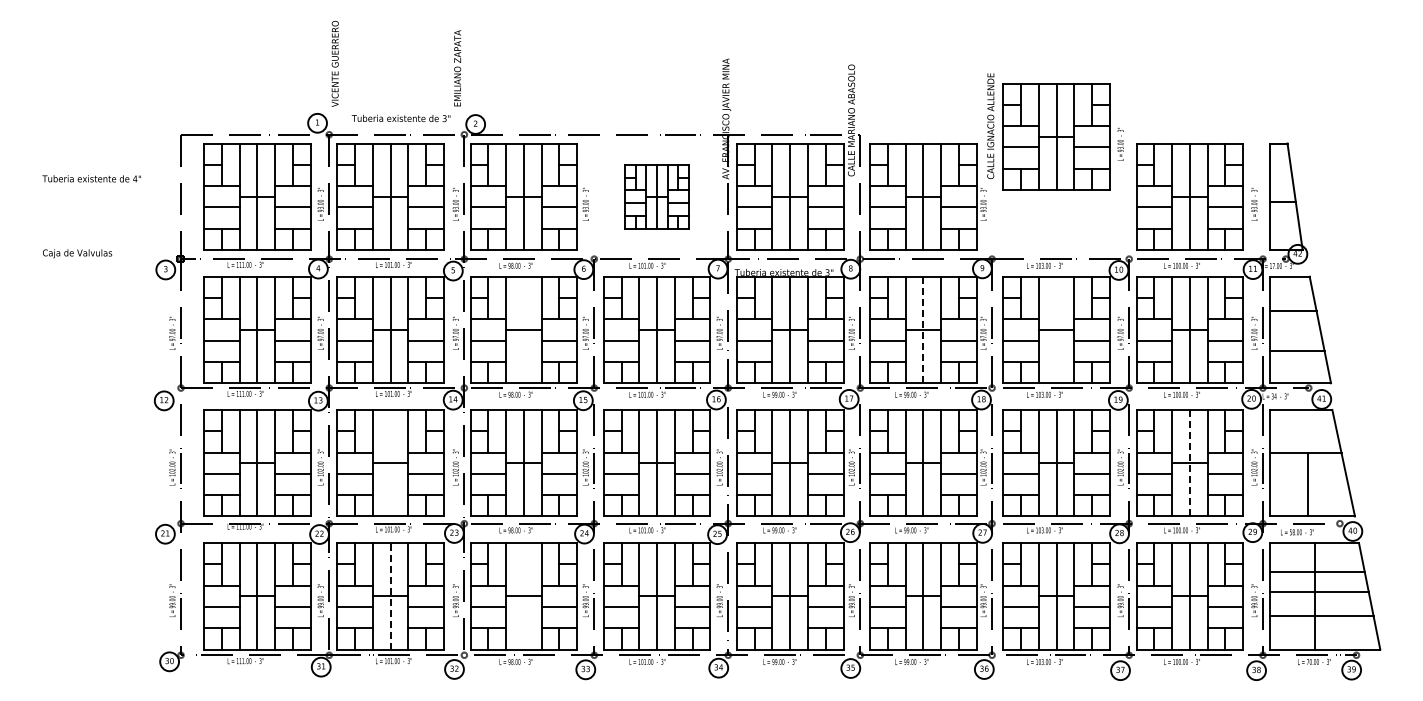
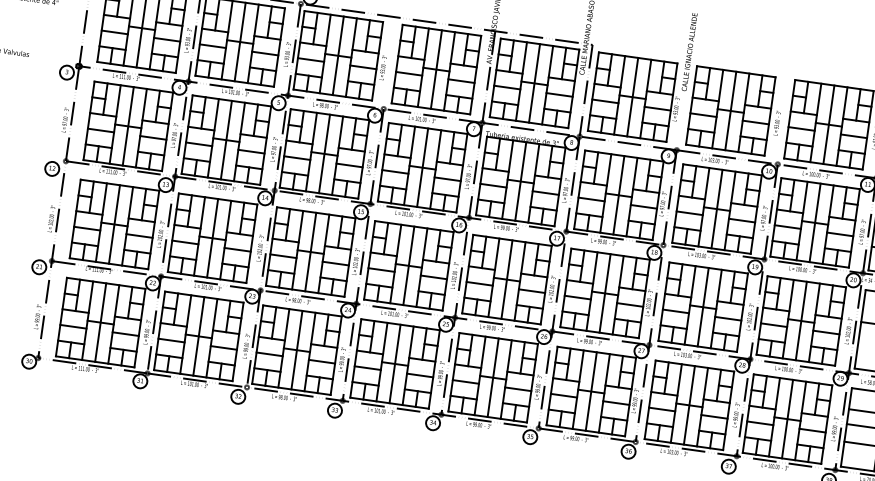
part: (1062, 136) -> (735, 111), moved
part: (656, 196) -> (436, 69), size x1.67
line: (523, 329) -> (324, 153), added
line: (923, 329) -> (618, 194), dashed -> solid
line: (1056, 329) -> (716, 208), added
line: (390, 462) -> (212, 237), added
line: (1189, 462) -> (801, 320), dashed -> solid
line: (390, 595) -> (198, 335), dashed -> solid
line: (523, 596) -> (296, 350), added

